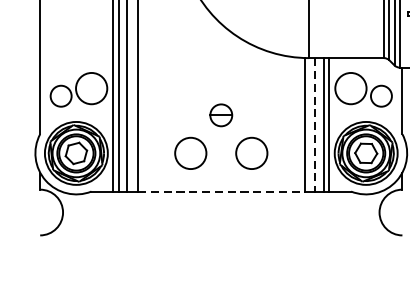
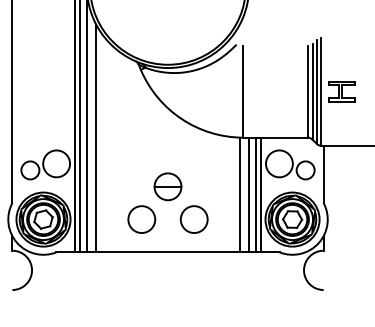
part: (220, 114) -> (167, 186), size x1.43
line: (314, 125) -> (248, 195), dashed -> solid
line: (221, 191) -> (168, 252), dashed -> solid

